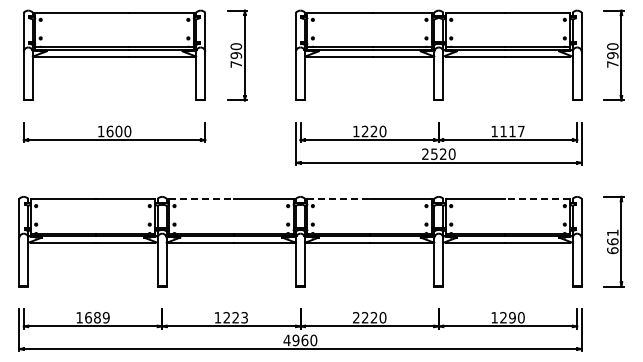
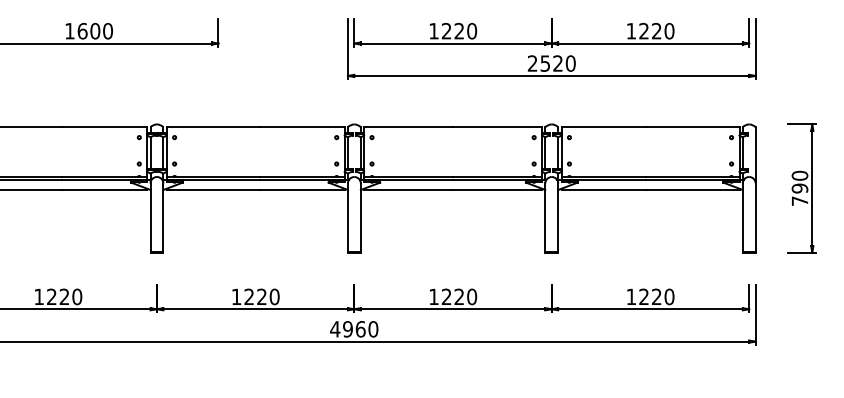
text: (512, 131) -> (656, 31), 1117 -> 1220
line: (201, 198) -> (213, 126), dashed -> solid
line: (339, 198) -> (410, 126), dashed -> solid
line: (537, 198) -> (692, 126), dashed -> solid
text: (612, 241) -> (799, 188), 661 -> 790
text: (97, 317) -> (64, 296), 1689 -> 1220
text: (244, 317) -> (274, 296), 1223 -> 1220
text: (356, 317) -> (434, 296), 2220 -> 1220
text: (512, 317) -> (656, 296), 1290 -> 1220

